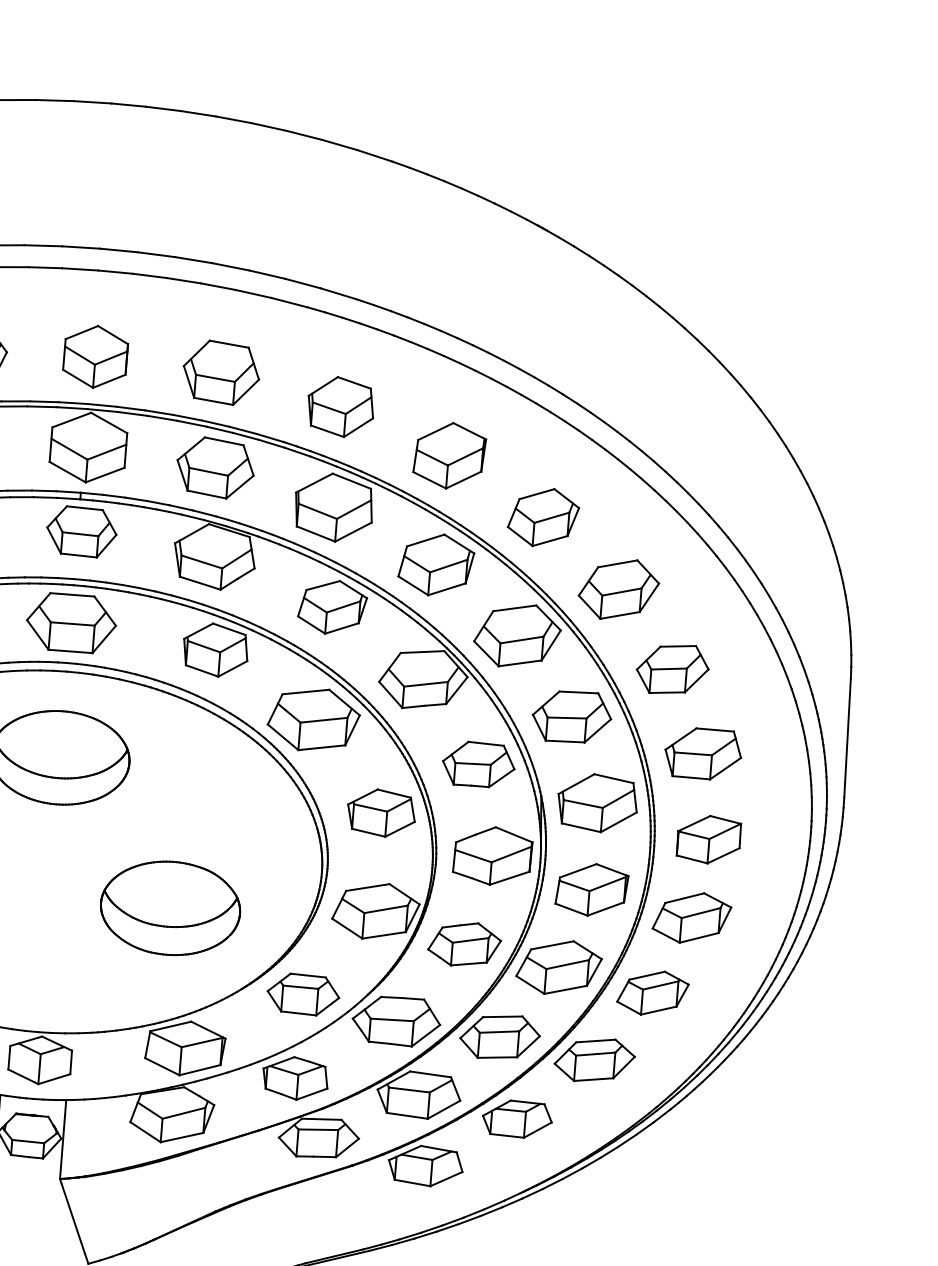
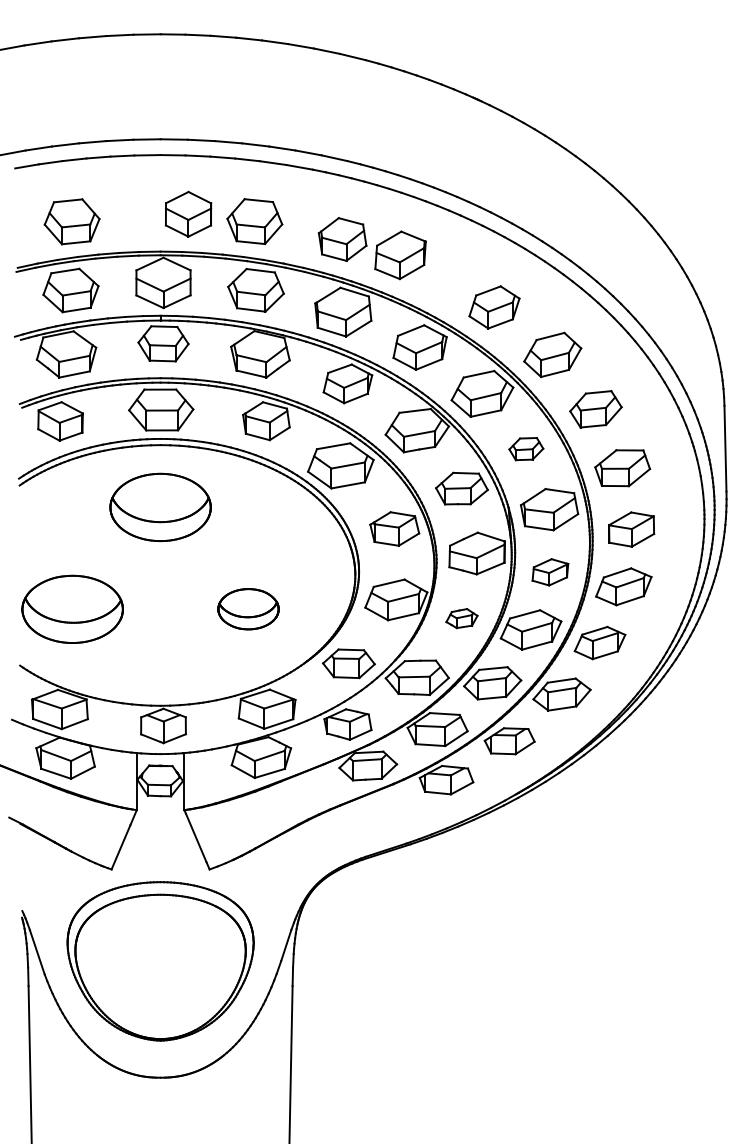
part: (95, 355) -> (188, 213), moved
part: (449, 455) -> (400, 255), moved
part: (572, 716) -> (526, 448), size x0.6
part: (592, 890) -> (550, 572), size x0.7
part: (170, 907) -> (248, 608), size x0.6
part: (464, 944) -> (461, 618), size x0.6

